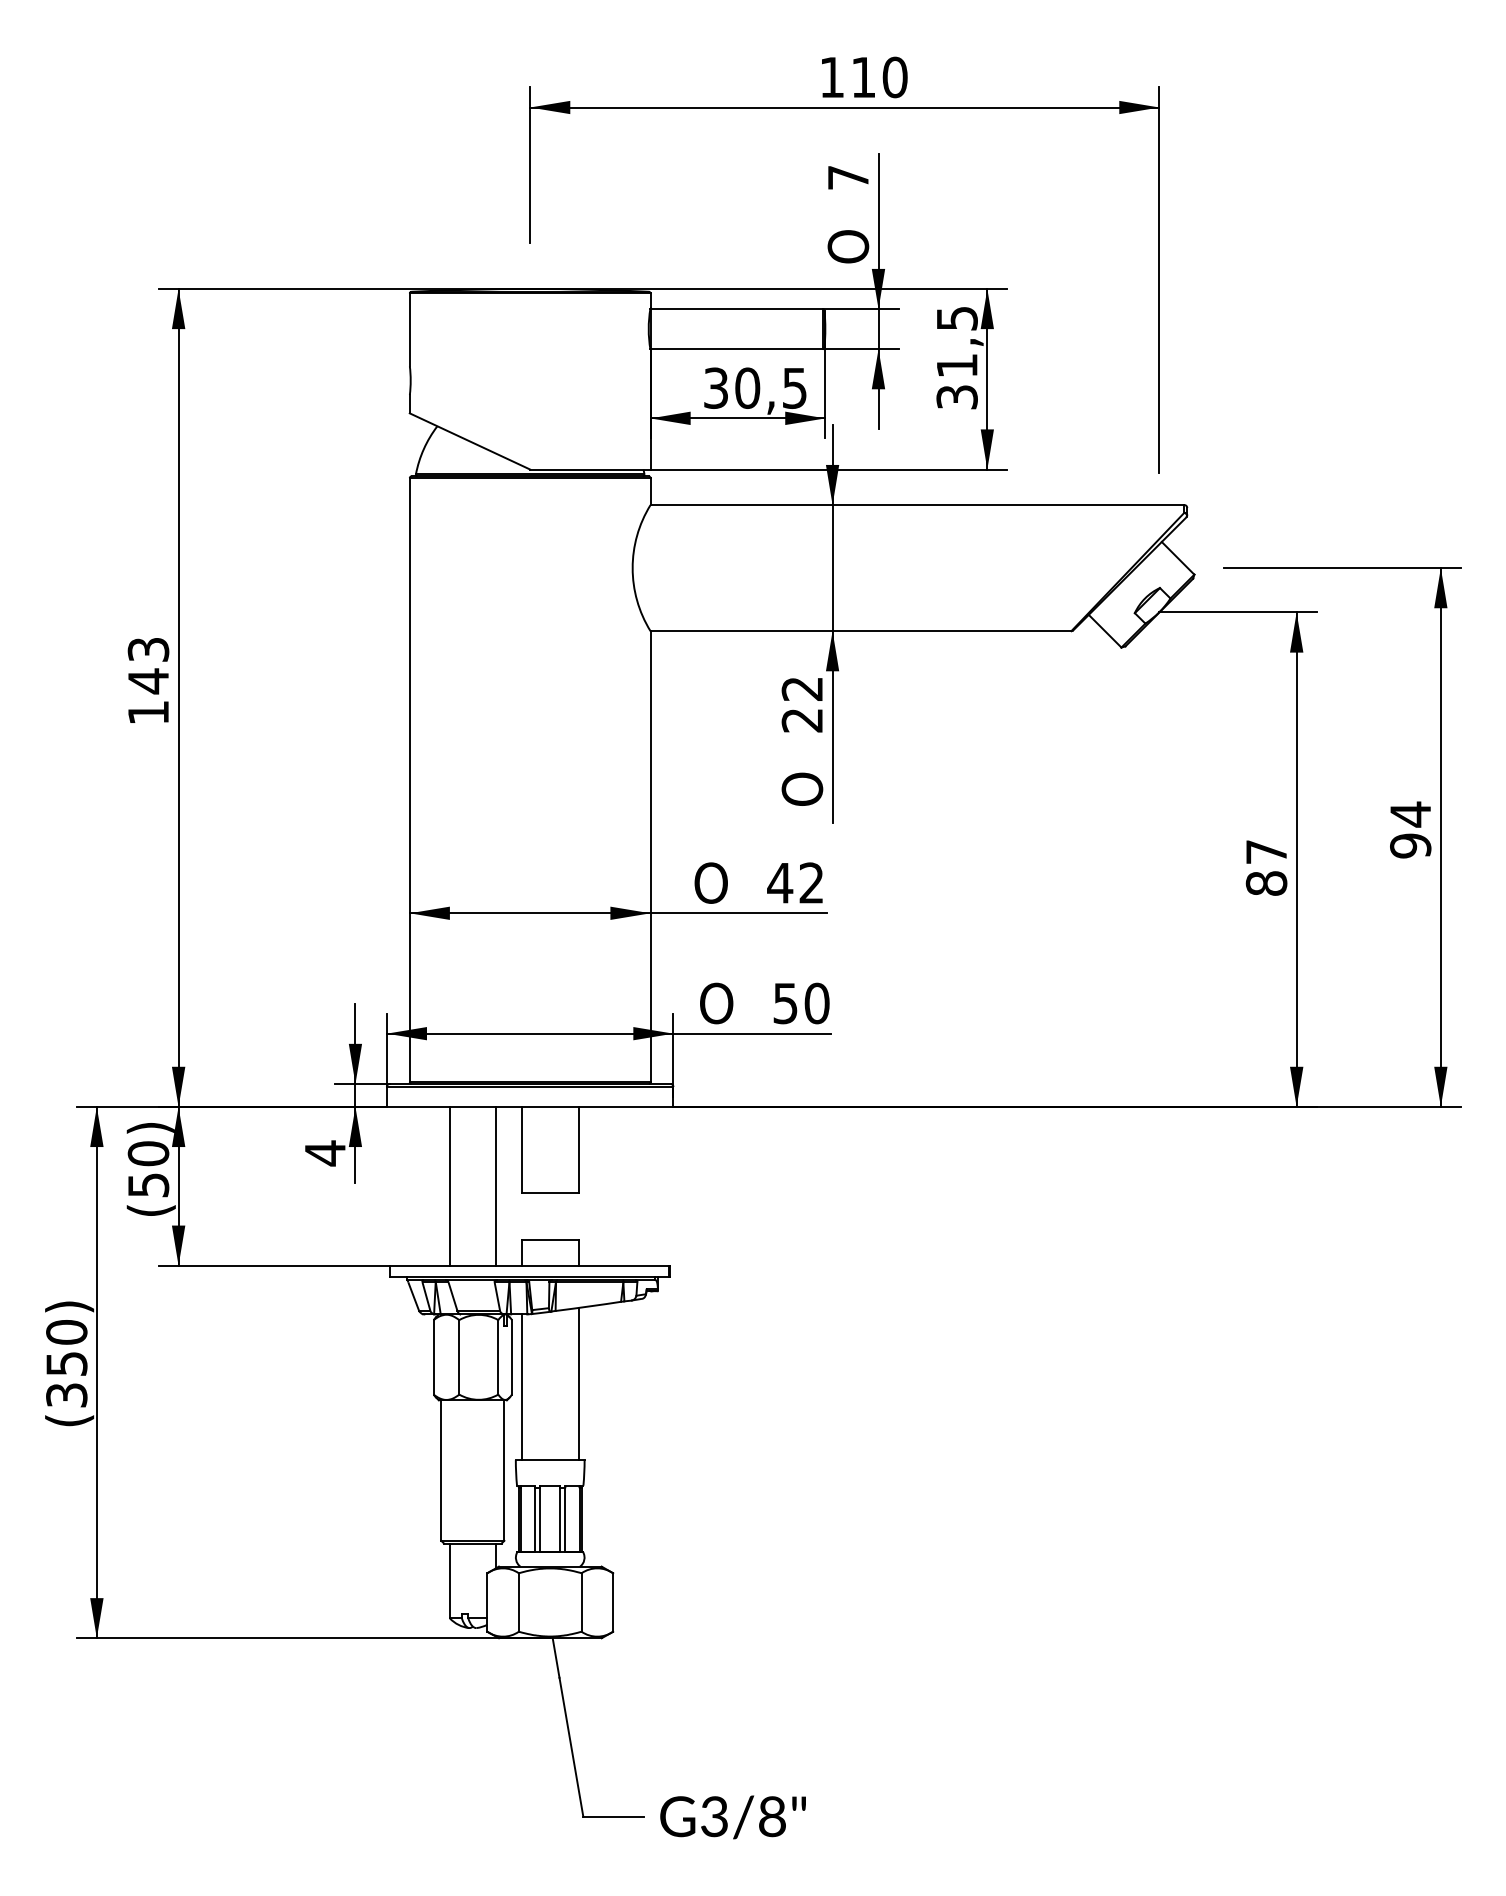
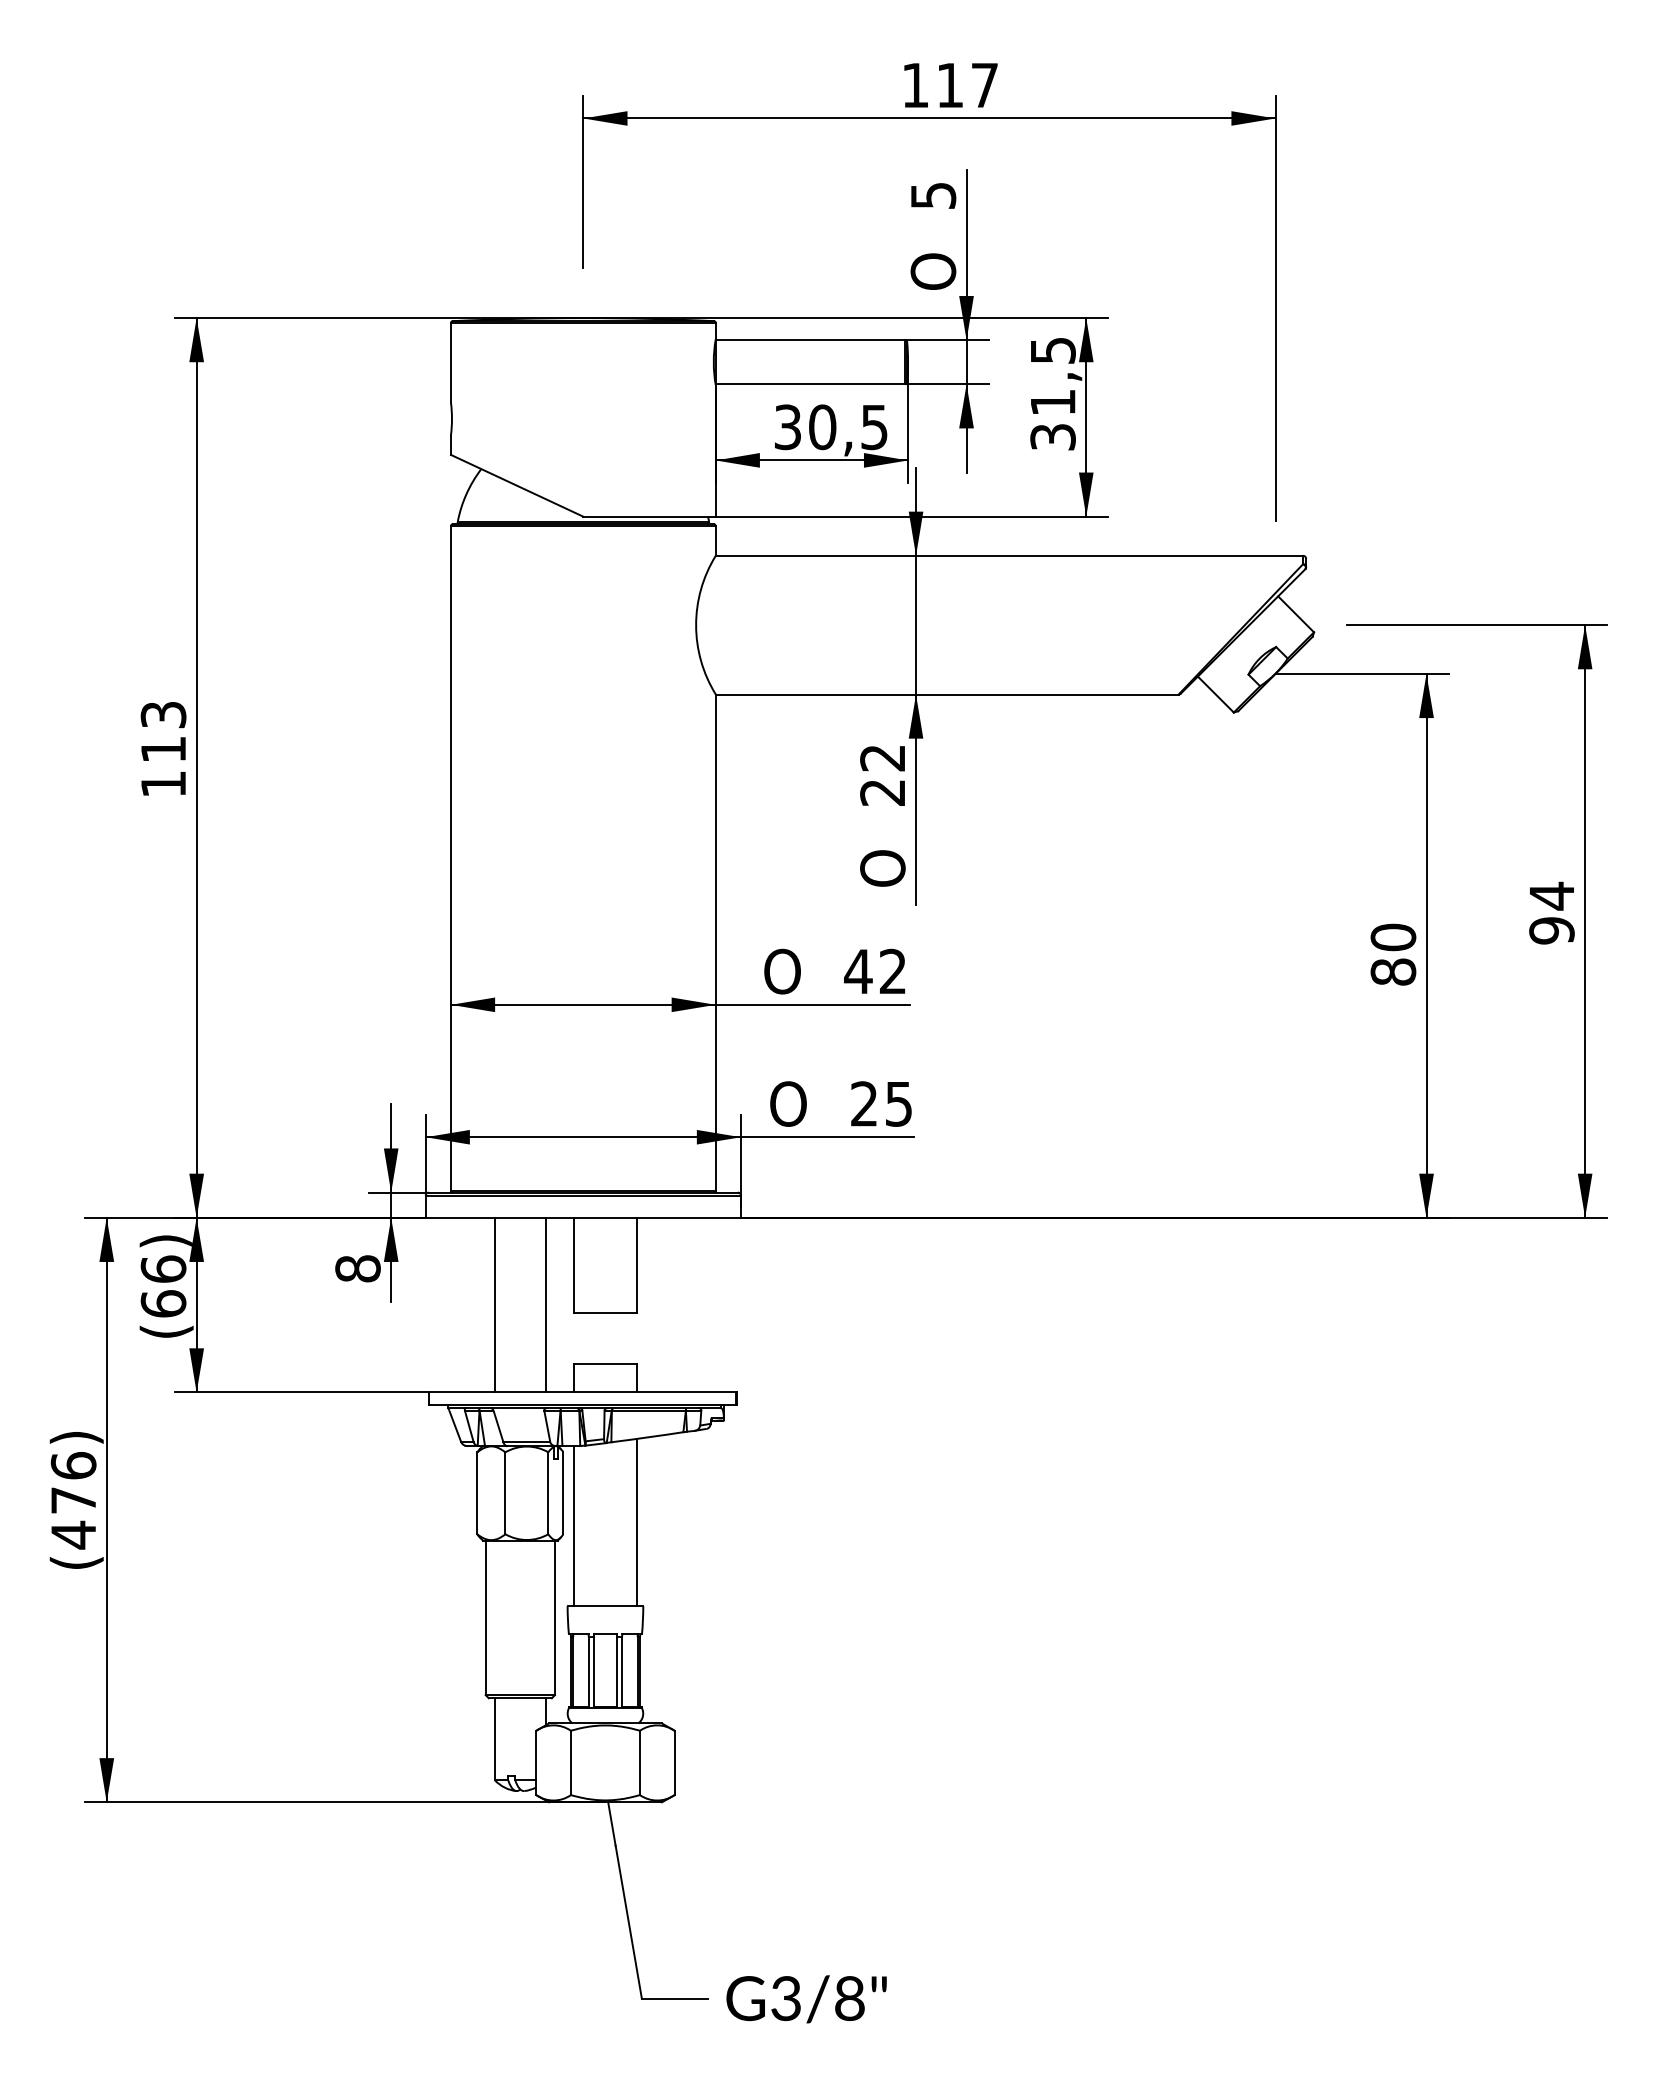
text: (894, 77) -> (984, 85), 110 -> 117
text: (848, 177) -> (933, 195), 7 -> 5
text: (148, 681) -> (163, 749), 143 -> 113
text: (1266, 852) -> (1393, 937), 87 -> 80
text: (801, 1003) -> (881, 1103), 50 -> 25
text: (324, 1153) -> (357, 1268), 4 -> 8
text: (148, 1169) -> (163, 1286), (50) -> (66)
text: (66, 1363) -> (73, 1500), (350) -> (476)

